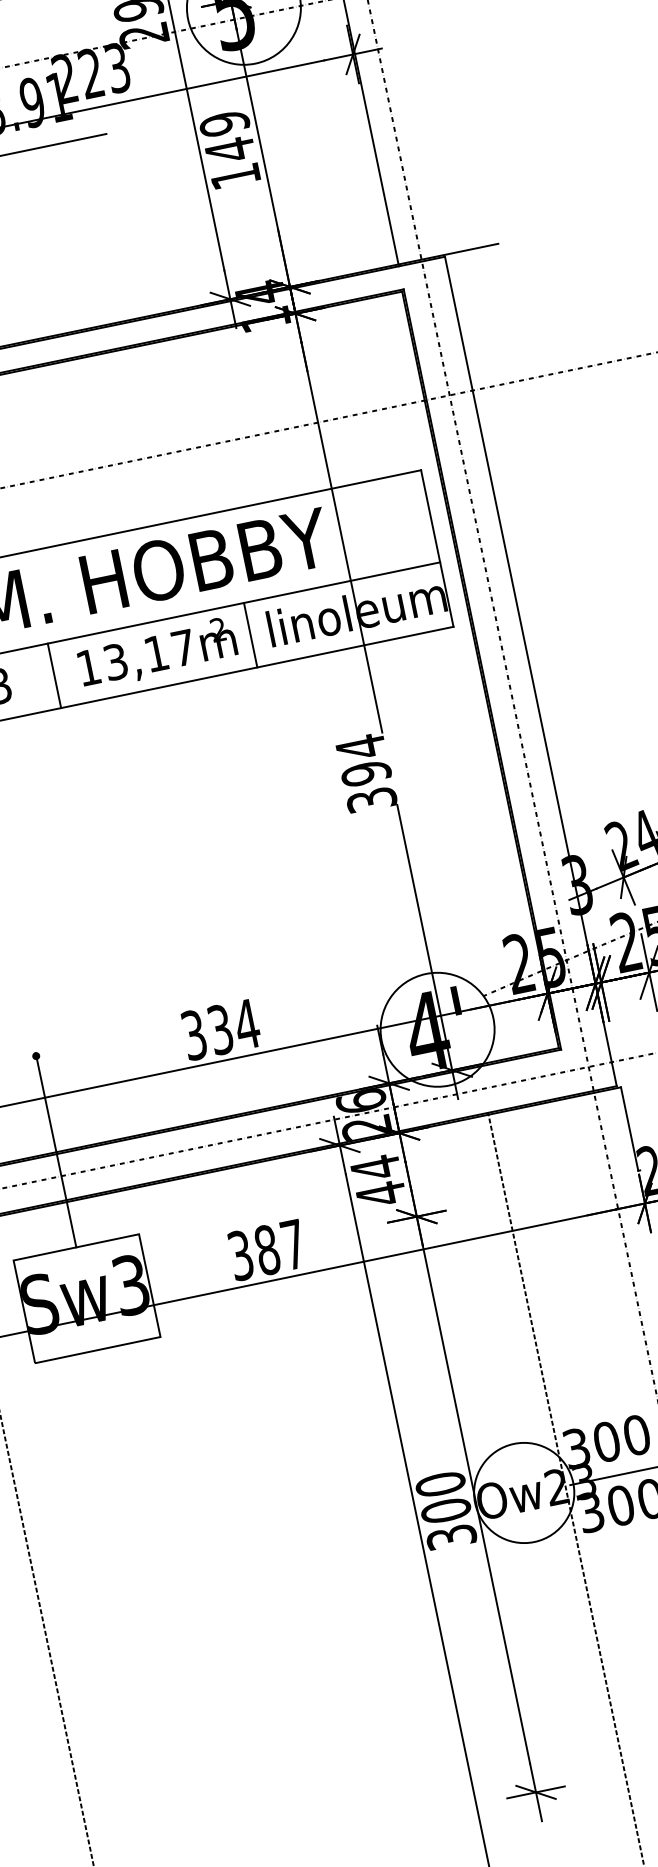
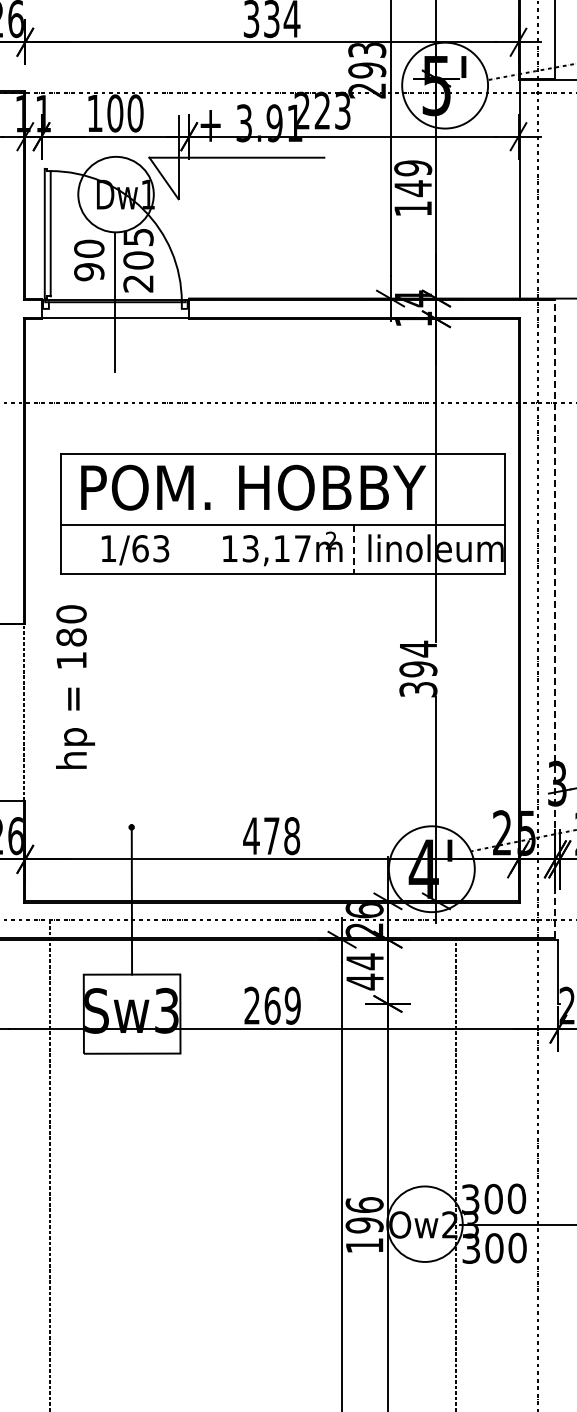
line: (251, 635) -> (354, 549), solid -> dashed
line: (530, 670) -> (555, 618), solid -> dashed
line: (54, 675) -> (203, 549), removed
text: (220, 1030) -> (271, 836), 334 -> 478
text: (267, 1249) -> (272, 1005), 387 -> 269
text: (445, 1510) -> (364, 1225), 300 -> 196

